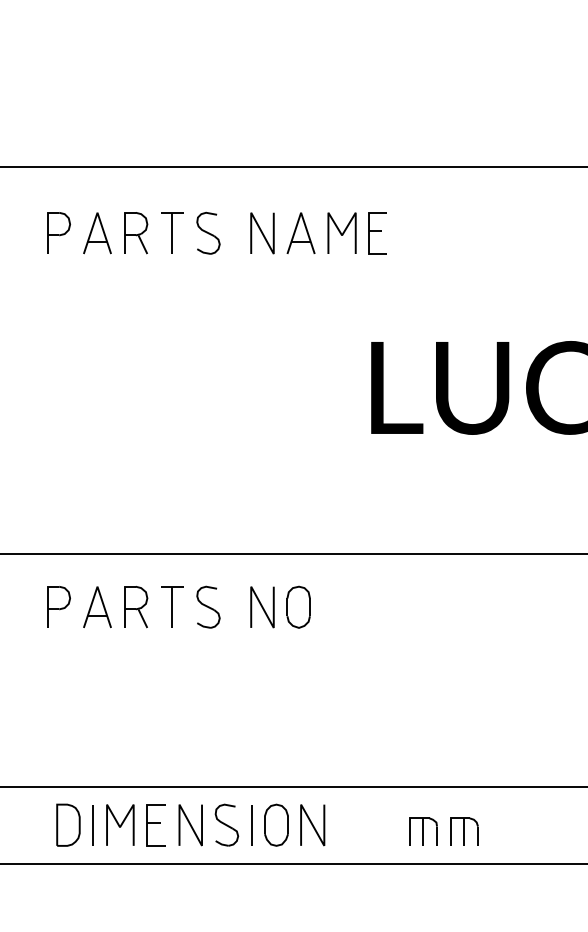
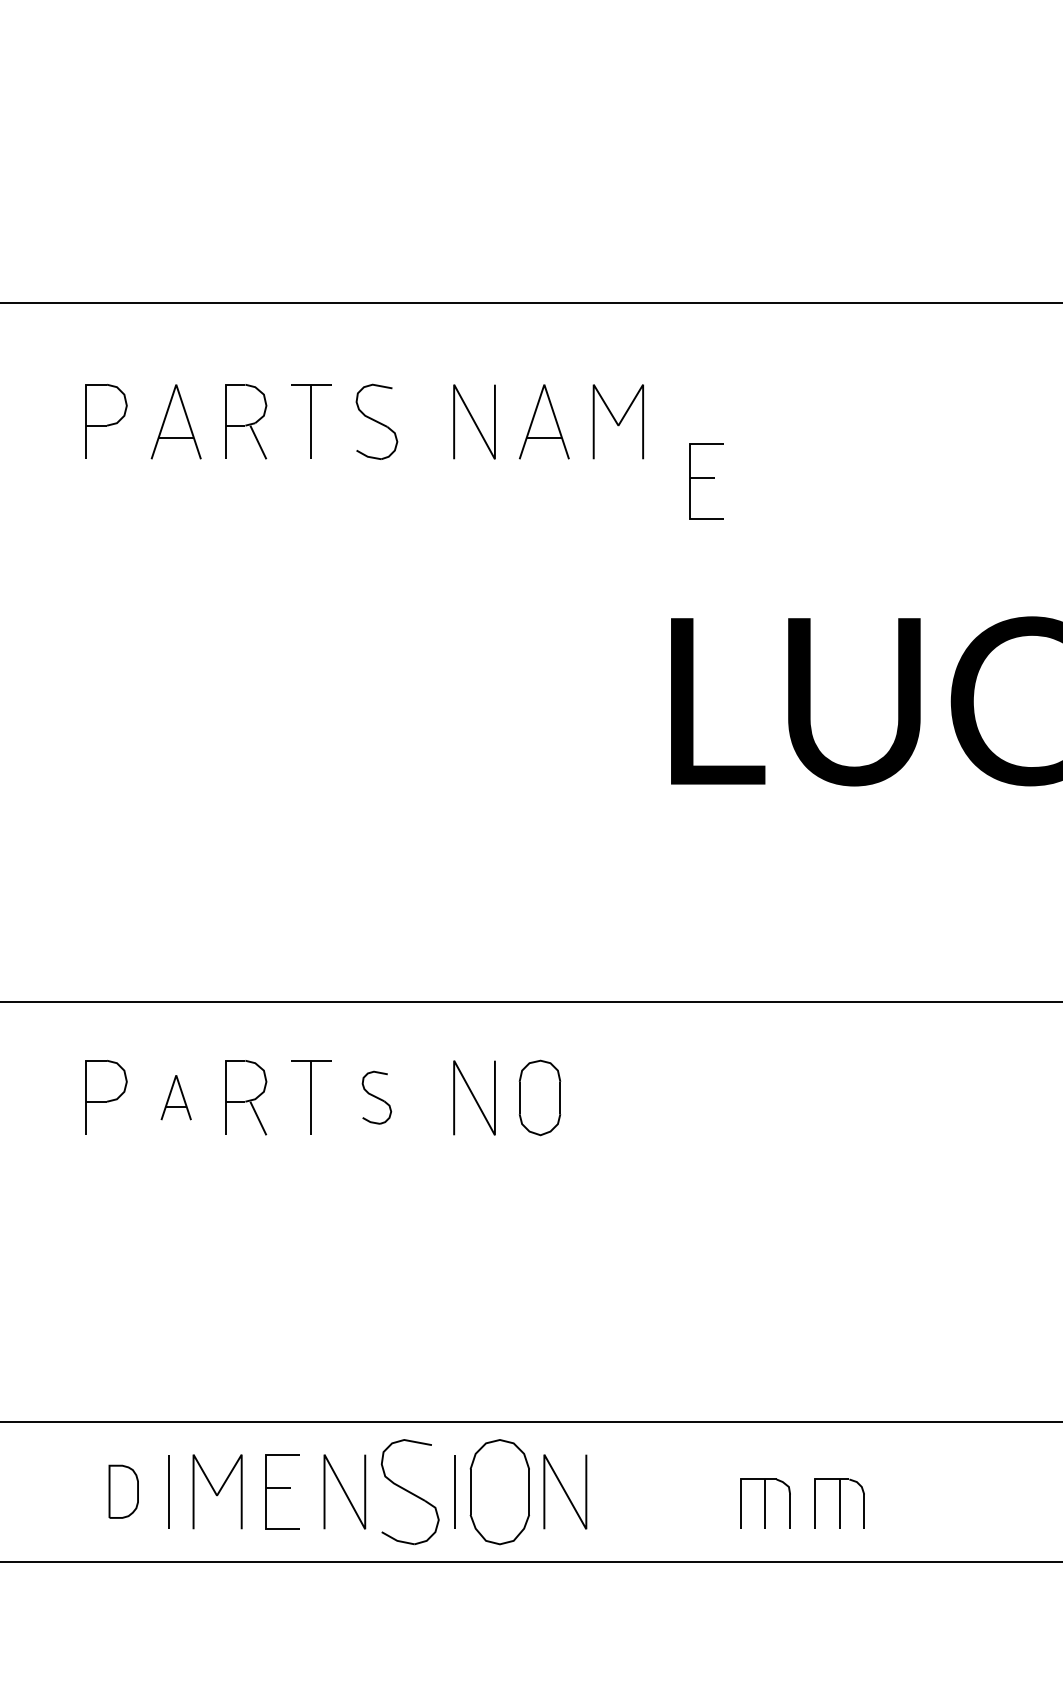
part: (377, 233) -> (705, 481), moved
part: (97, 606) -> (176, 1096), size x0.6
part: (208, 606) -> (376, 1096), size x0.7
part: (68, 824) -> (123, 1490), size x0.7
part: (226, 824) -> (409, 1490), size x1.4
part: (276, 824) -> (499, 1490), size x1.4

